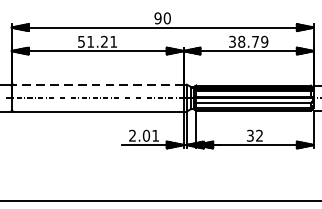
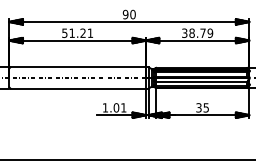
line: (98, 84) -> (78, 67), dashed -> solid
text: (131, 135) -> (104, 107), 2.01 -> 1.01
text: (258, 135) -> (205, 107), 32 -> 35

